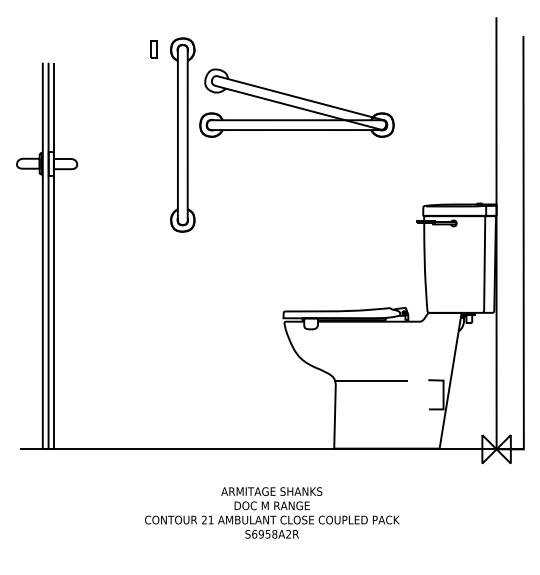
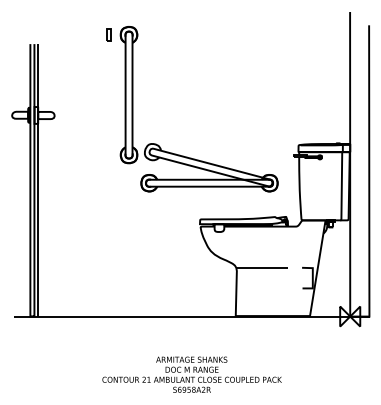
part: (296, 102) -> (209, 167), moved
text: (272, 512) -> (192, 374), moved

